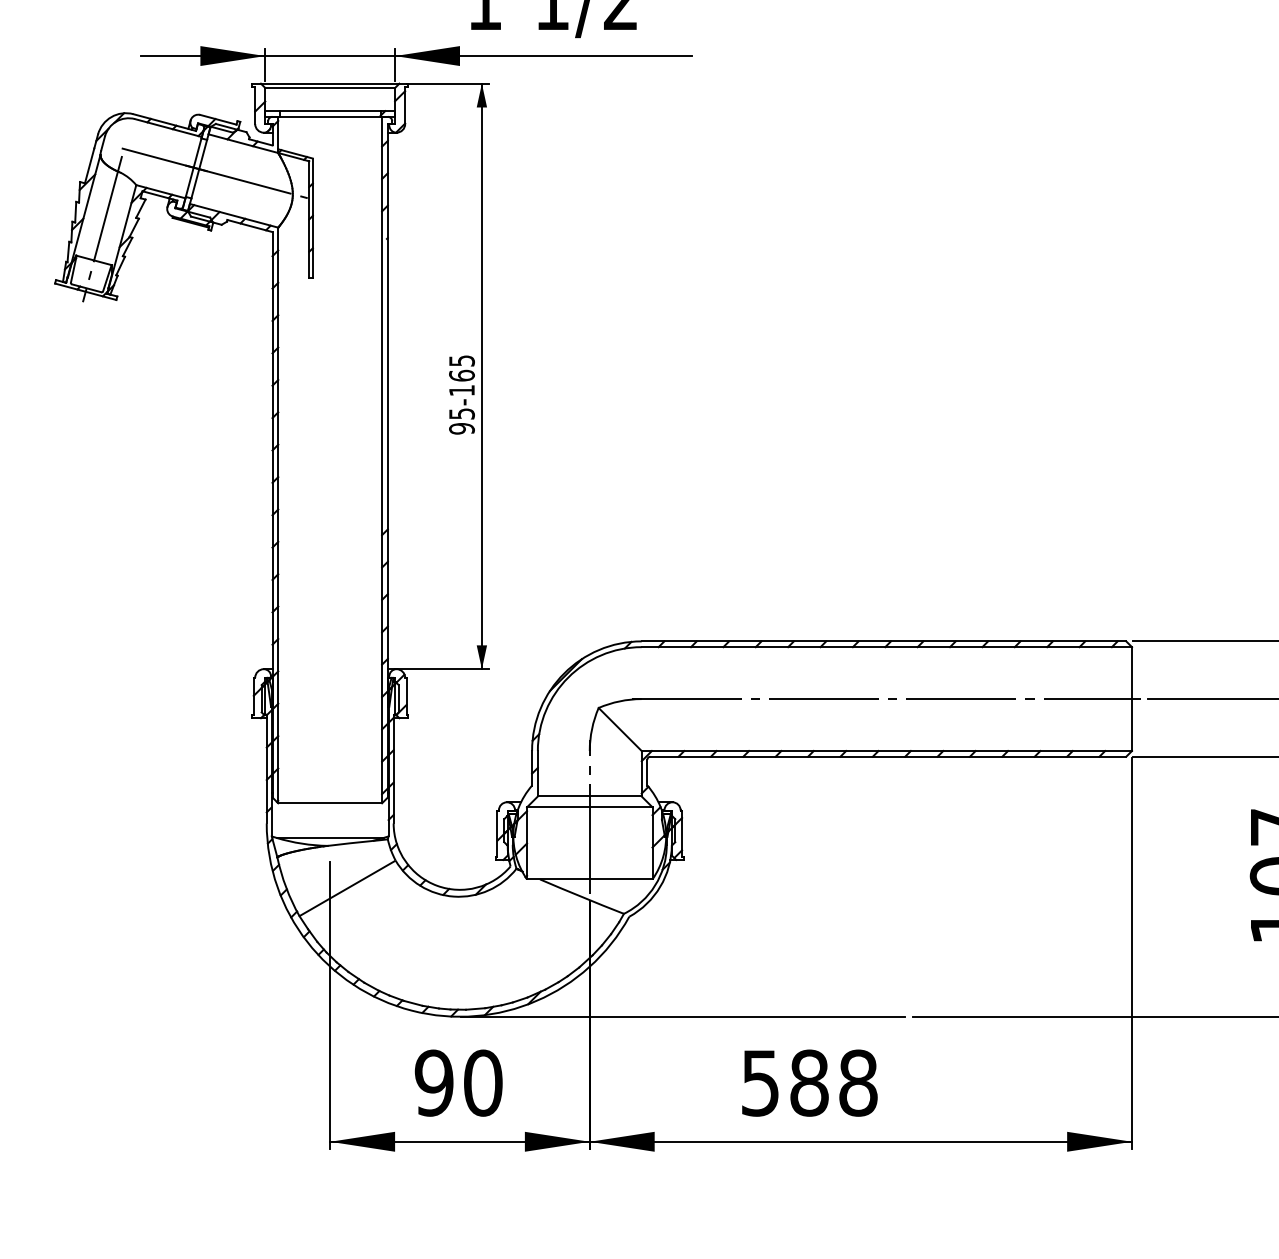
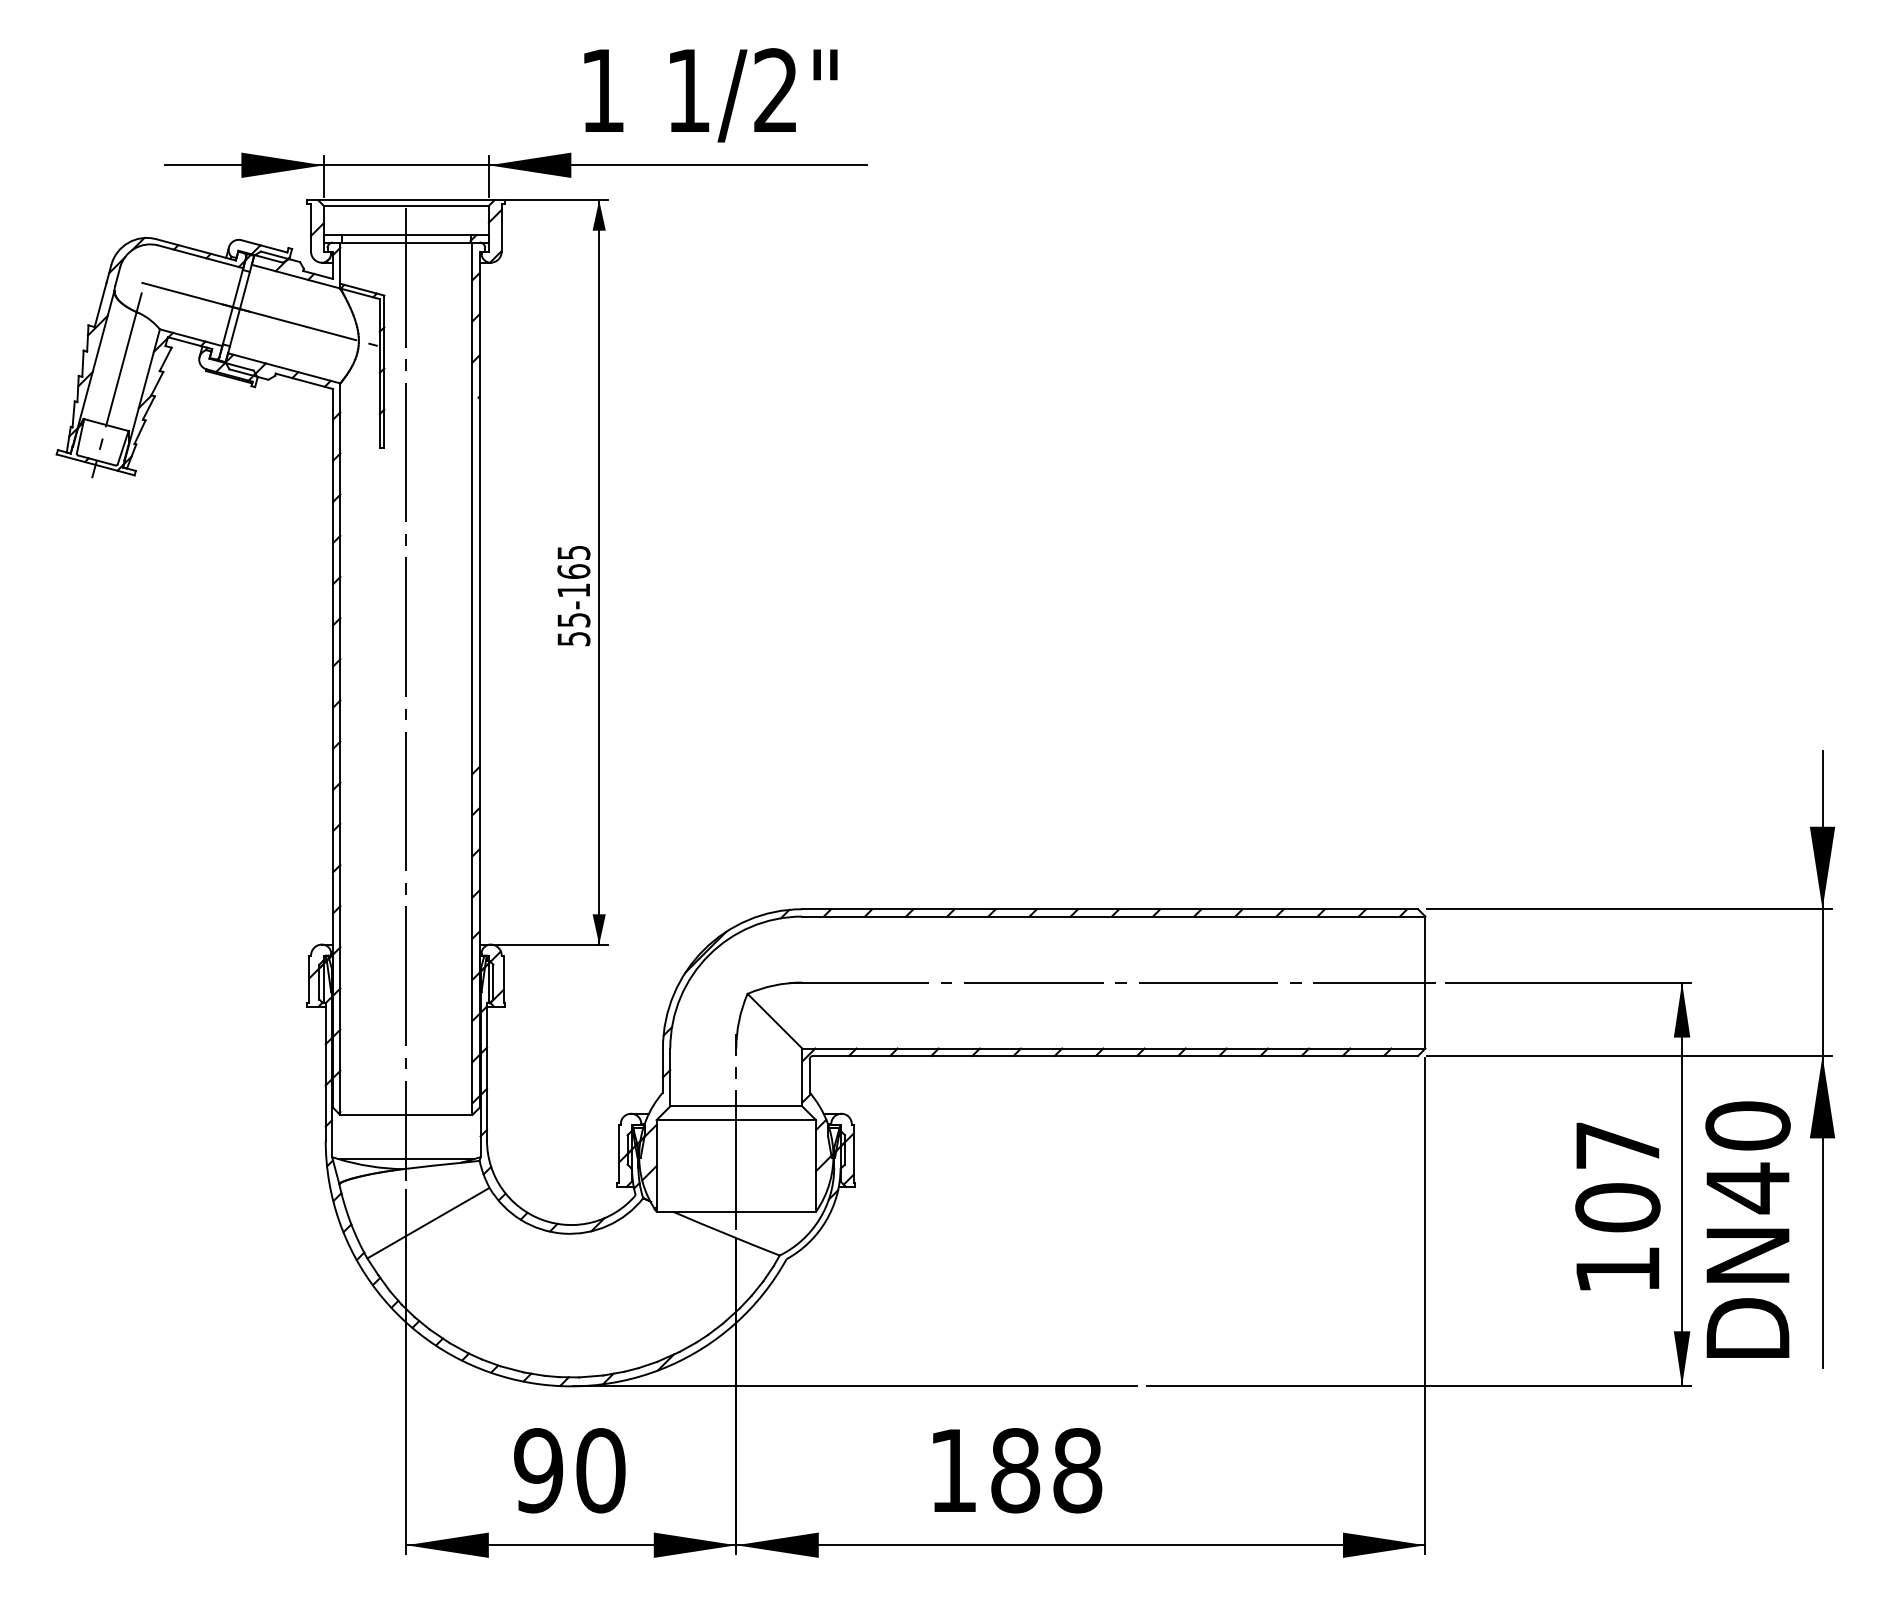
text: (461, 428) -> (573, 638), 95-165 -> 55-165
line: (330, 472) -> (406, 694), added
text: (760, 1083) -> (953, 1471), 588 -> 188

